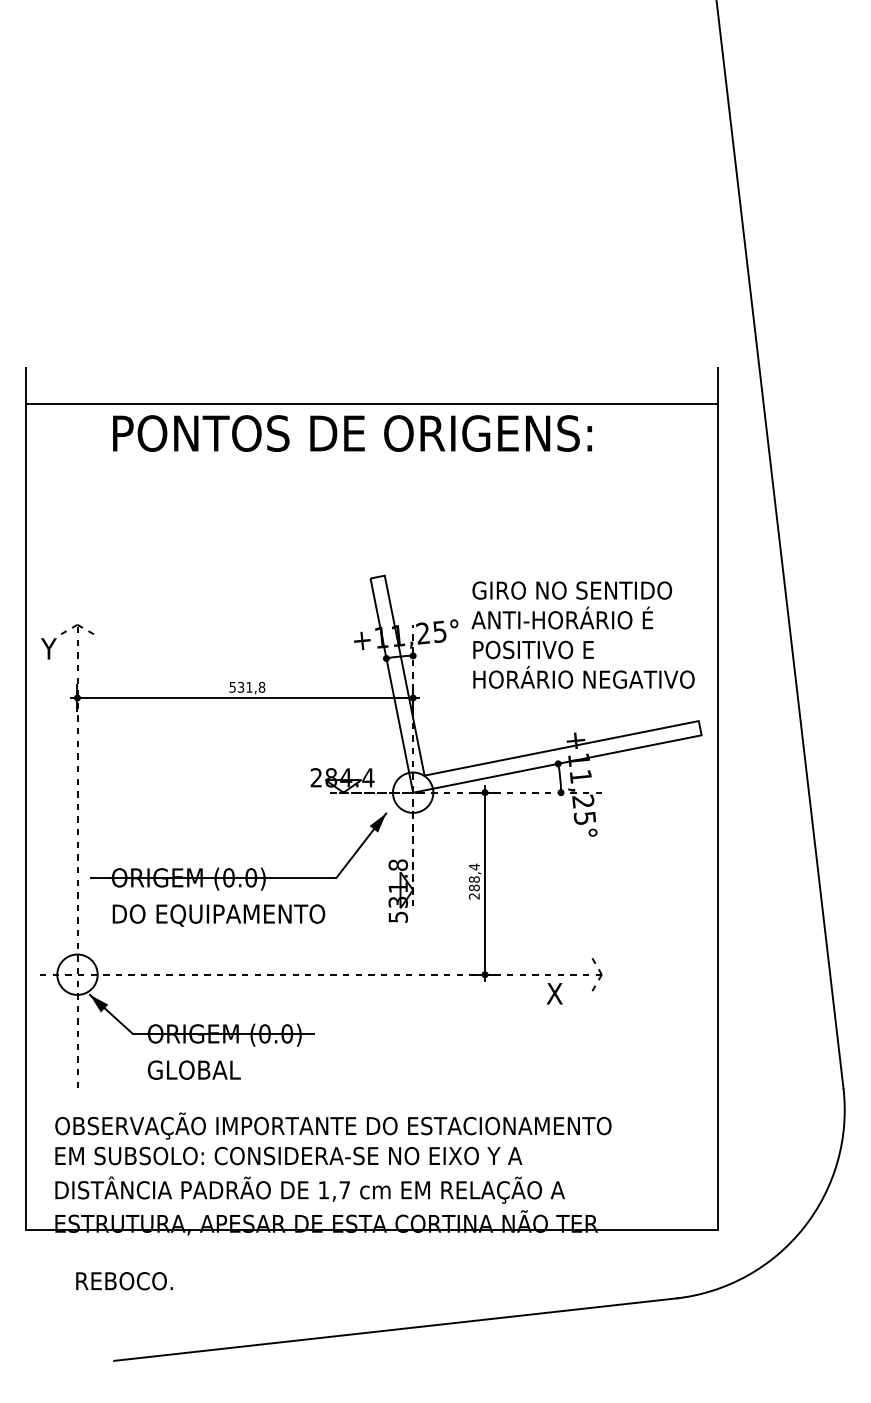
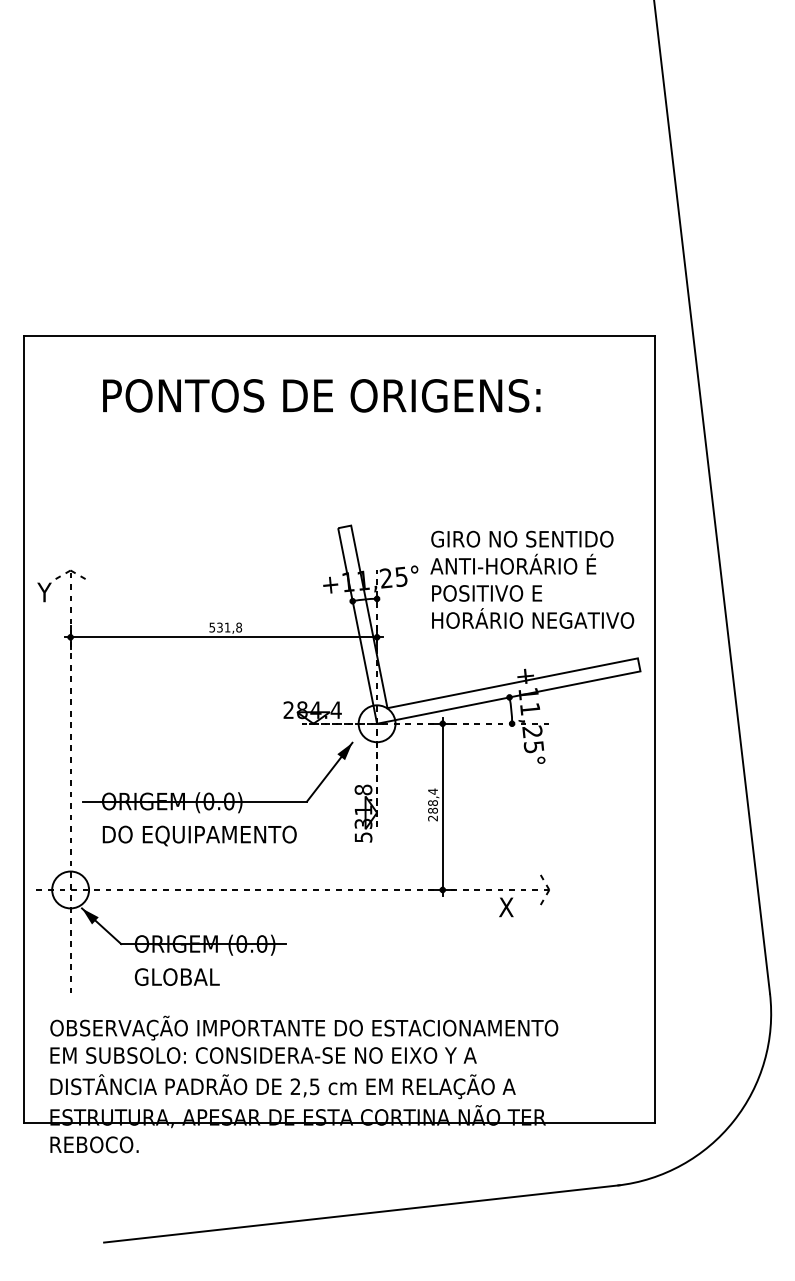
line: (371, 403) -> (339, 336), moved
text: (333, 1189) -> (304, 1086), 1,7 -> 2,5
text: (124, 1280) -> (94, 1144), moved

